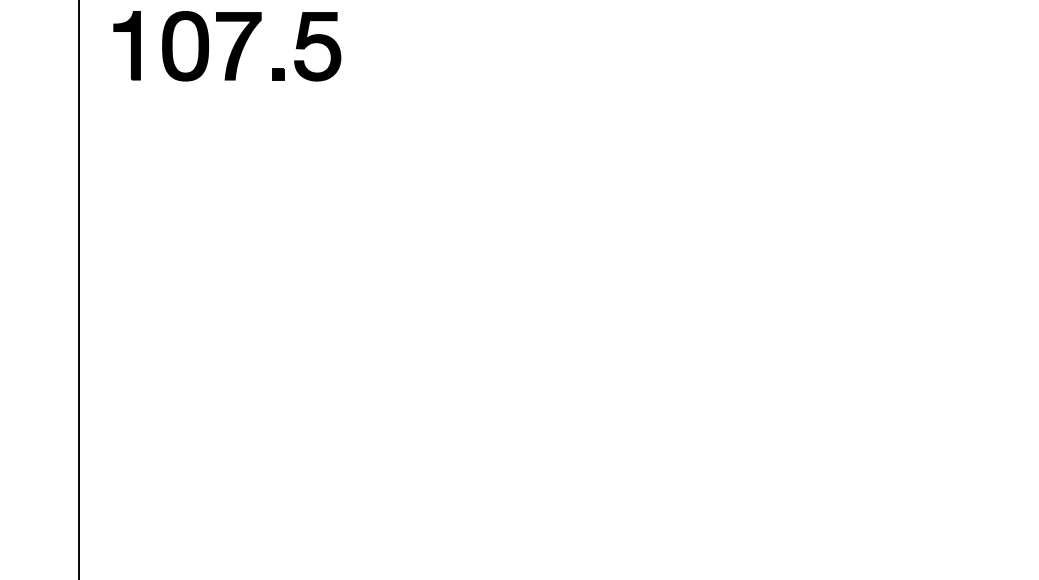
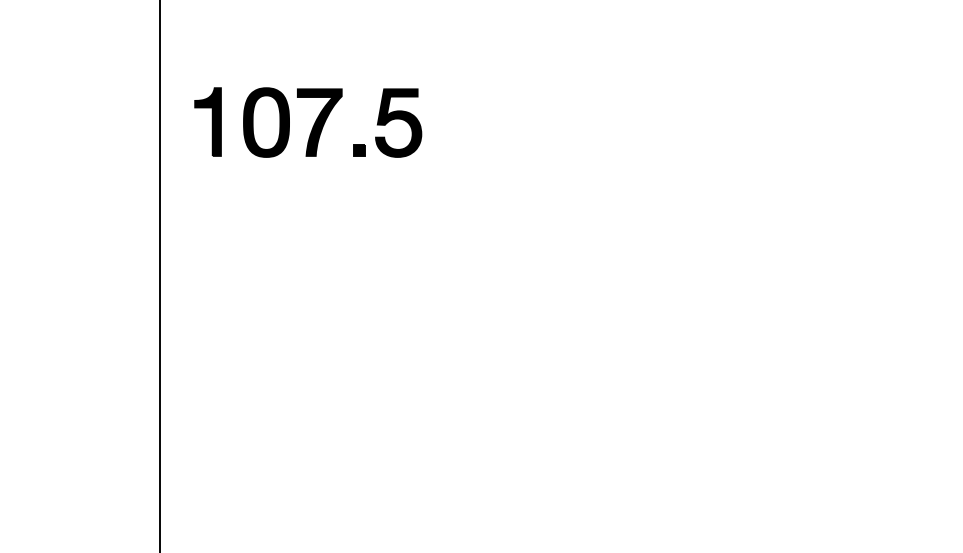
part: (227, 46) -> (308, 122), moved

